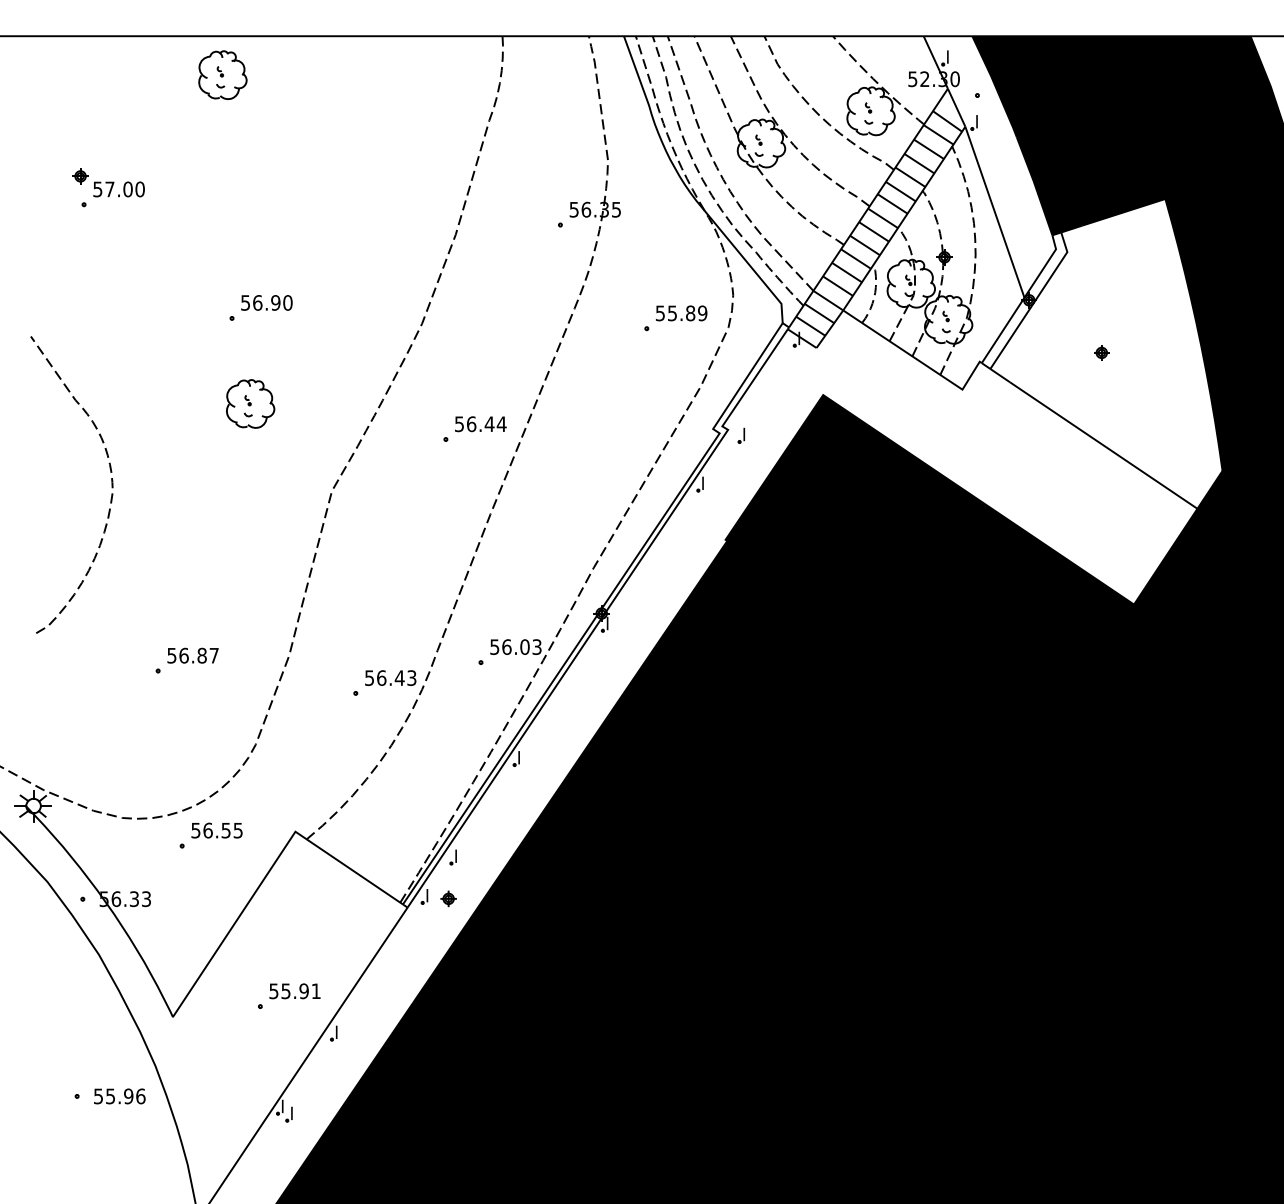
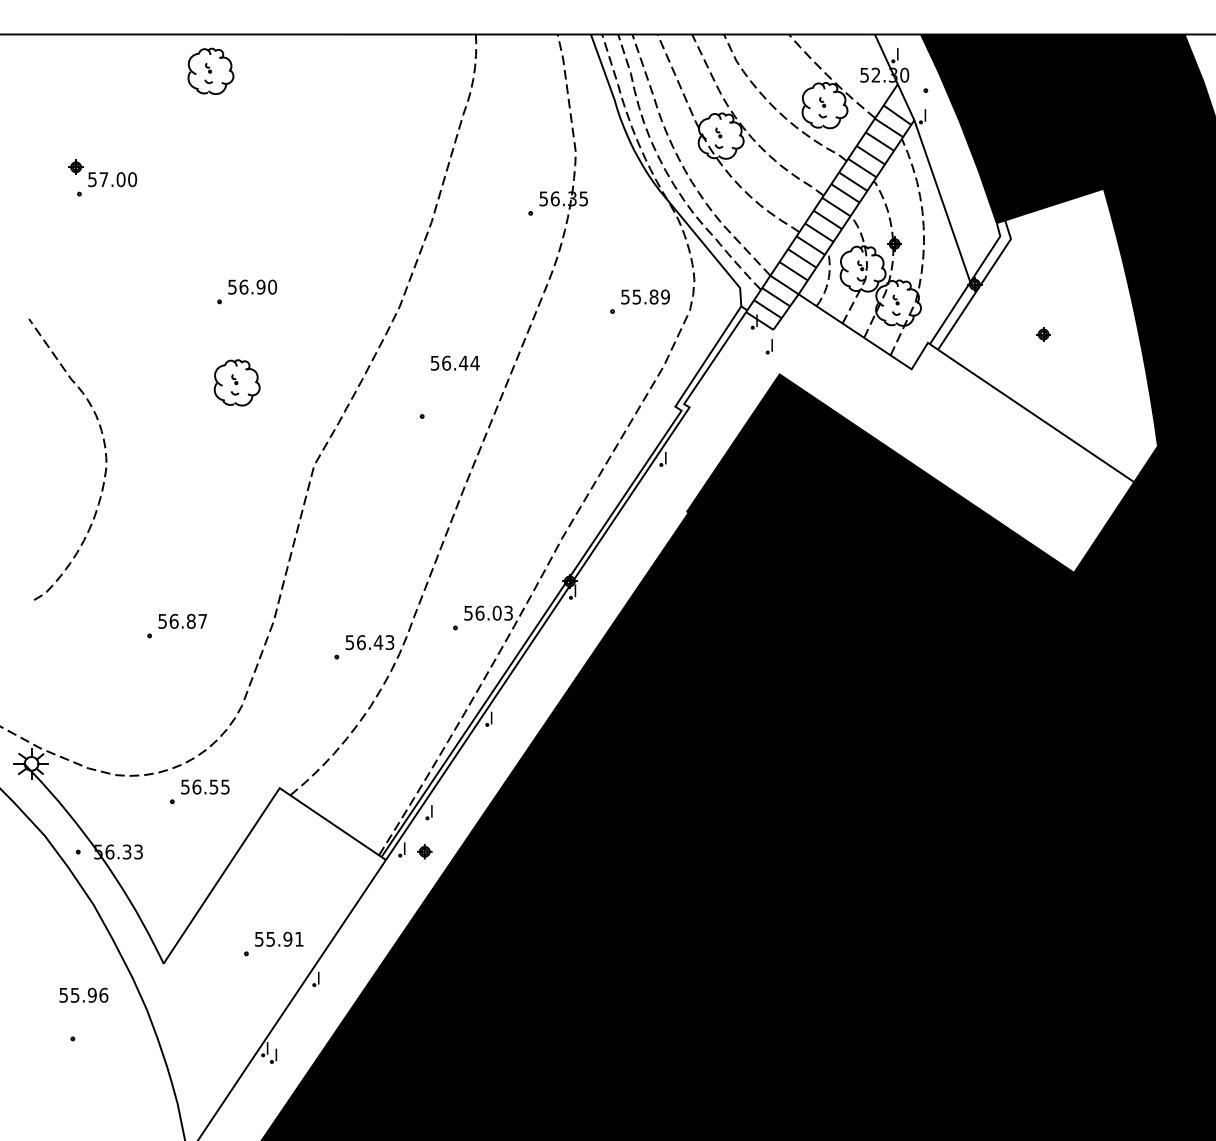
text: (480, 424) -> (454, 363), moved
part: (740, 435) -> (768, 346), moved
text: (119, 1096) -> (83, 995), moved

